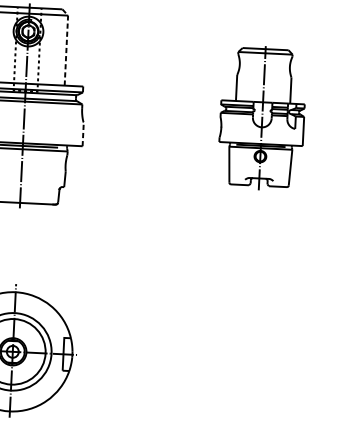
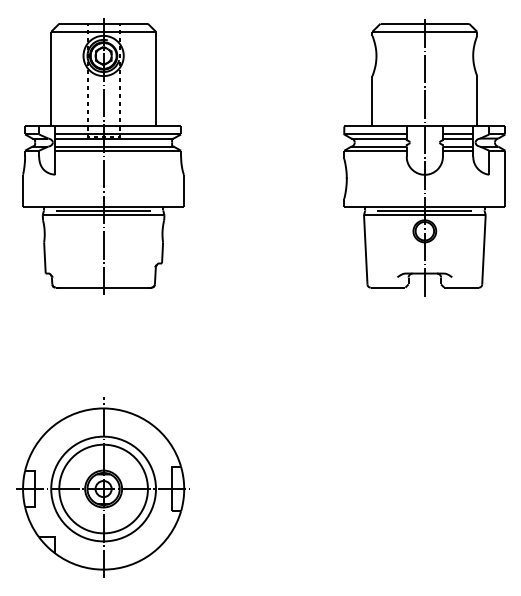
line: (67, 45) -> (156, 72), dashed -> solid
part: (262, 118) -> (424, 157), size x1.43
line: (83, 133) -> (184, 190), dashed -> solid

